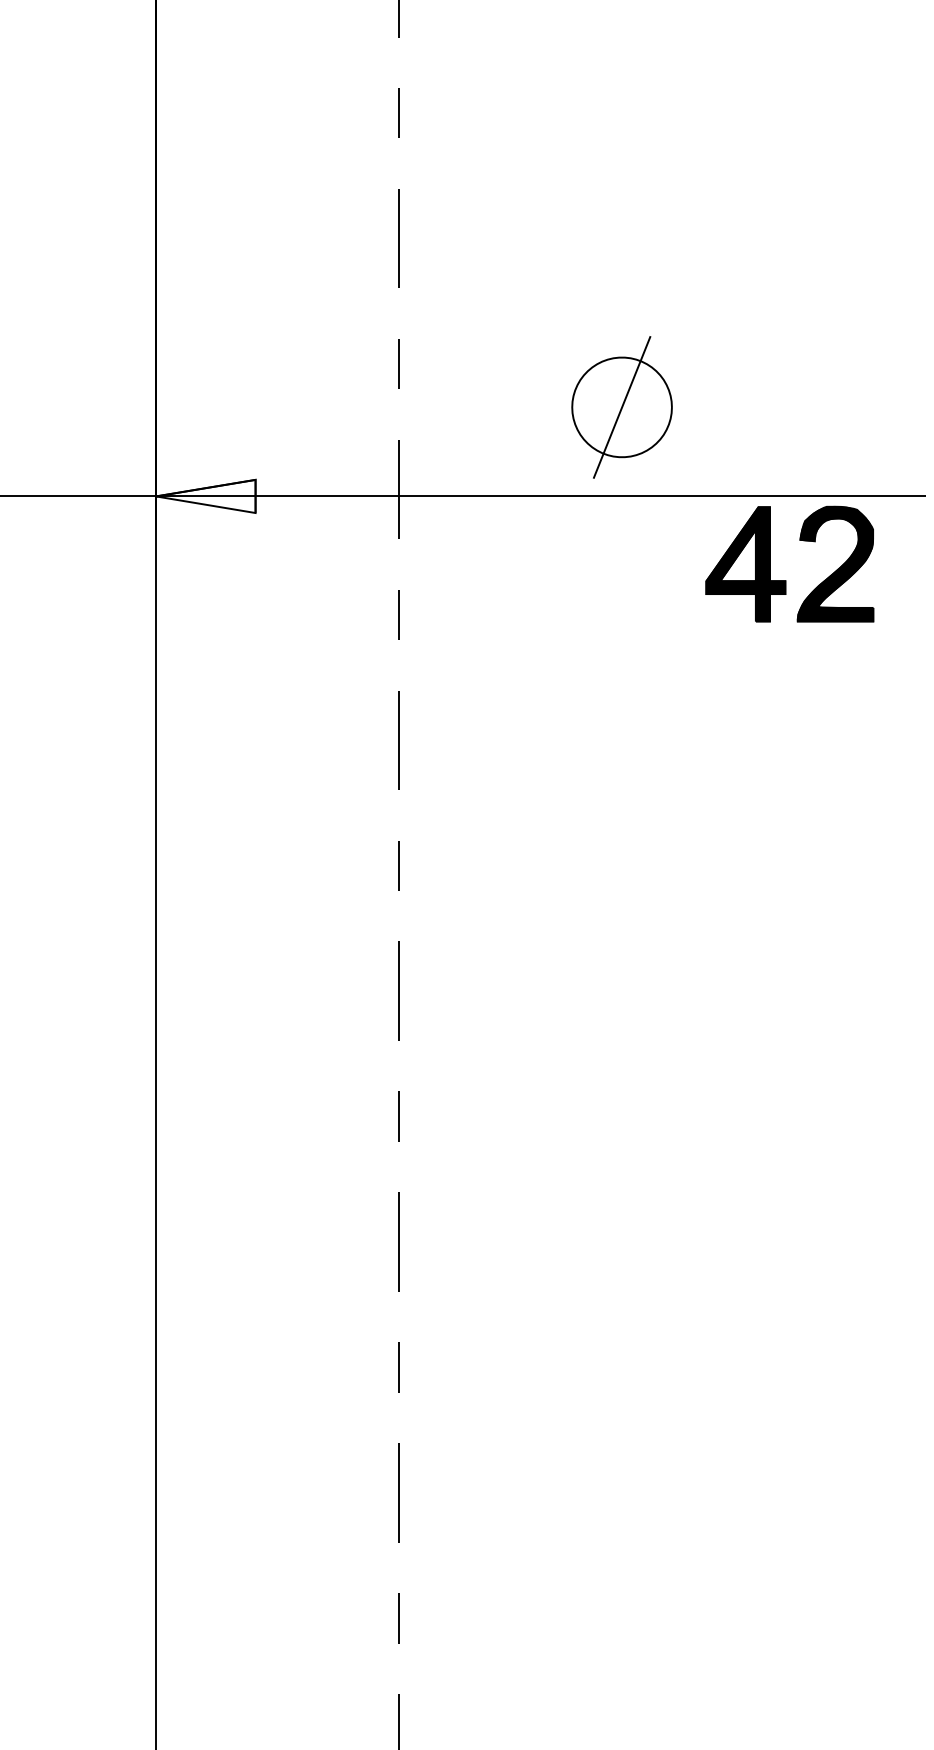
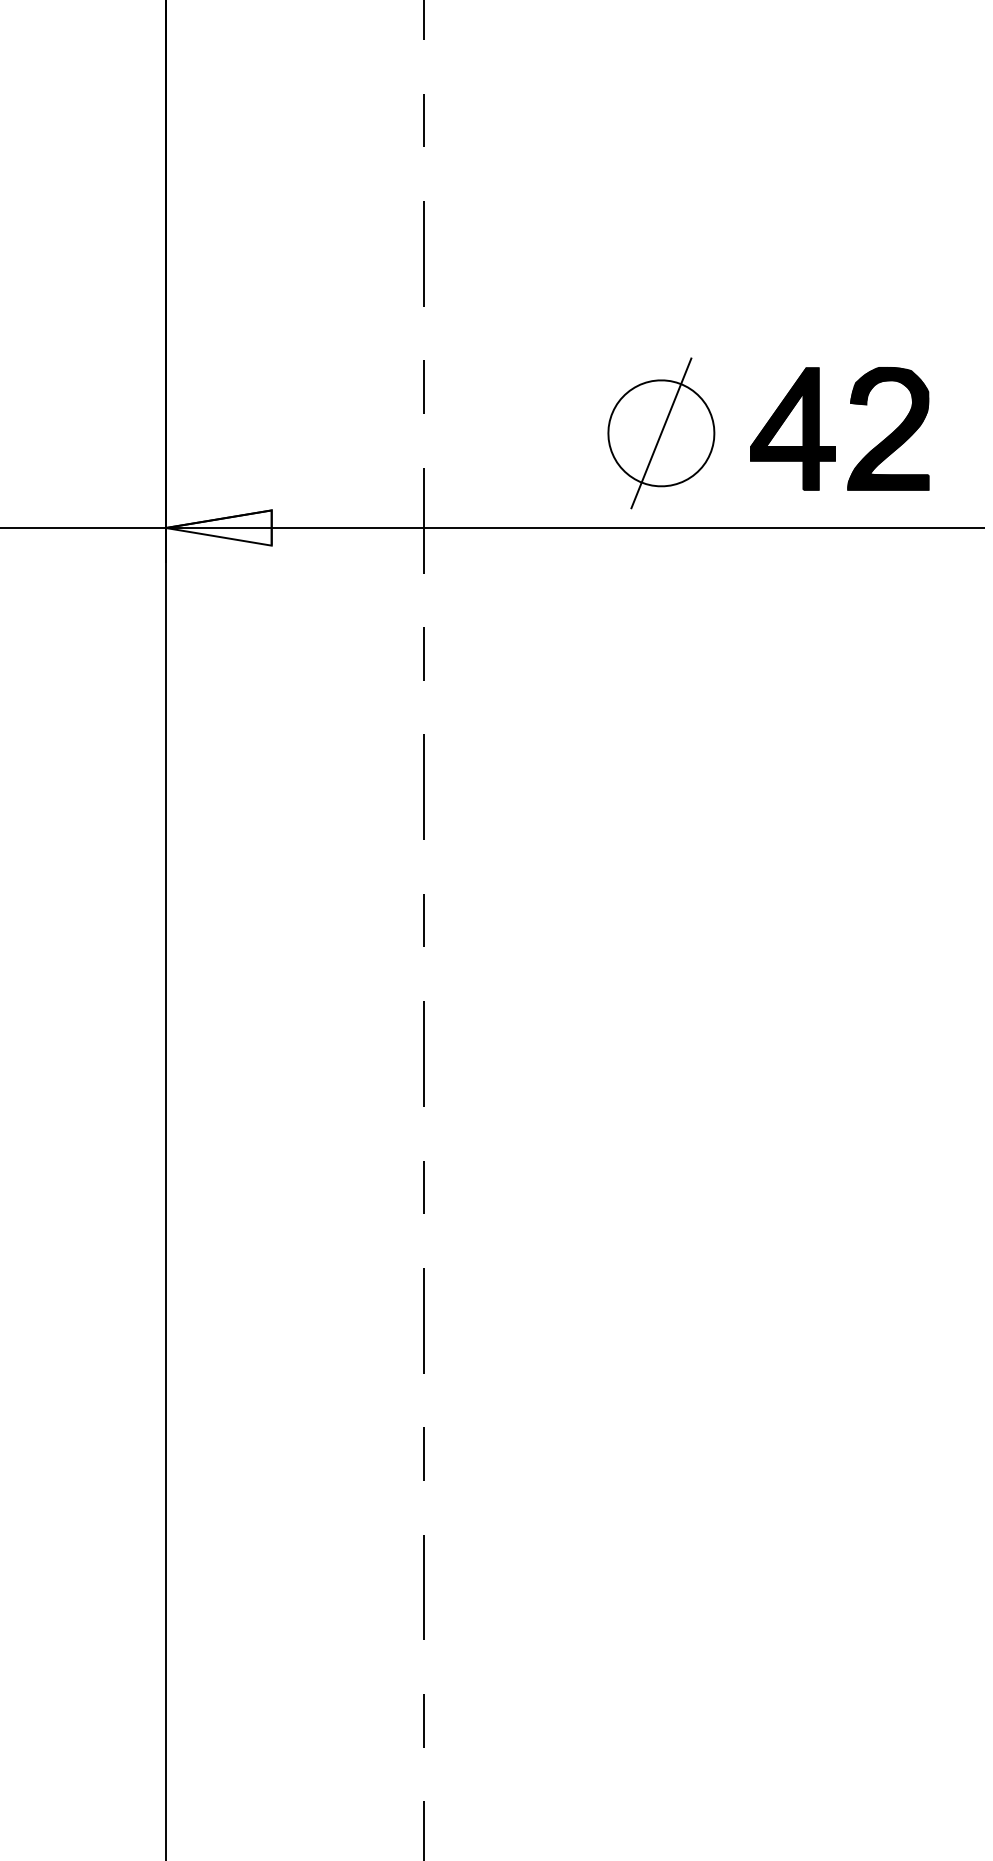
part: (786, 580) -> (836, 446), moved

